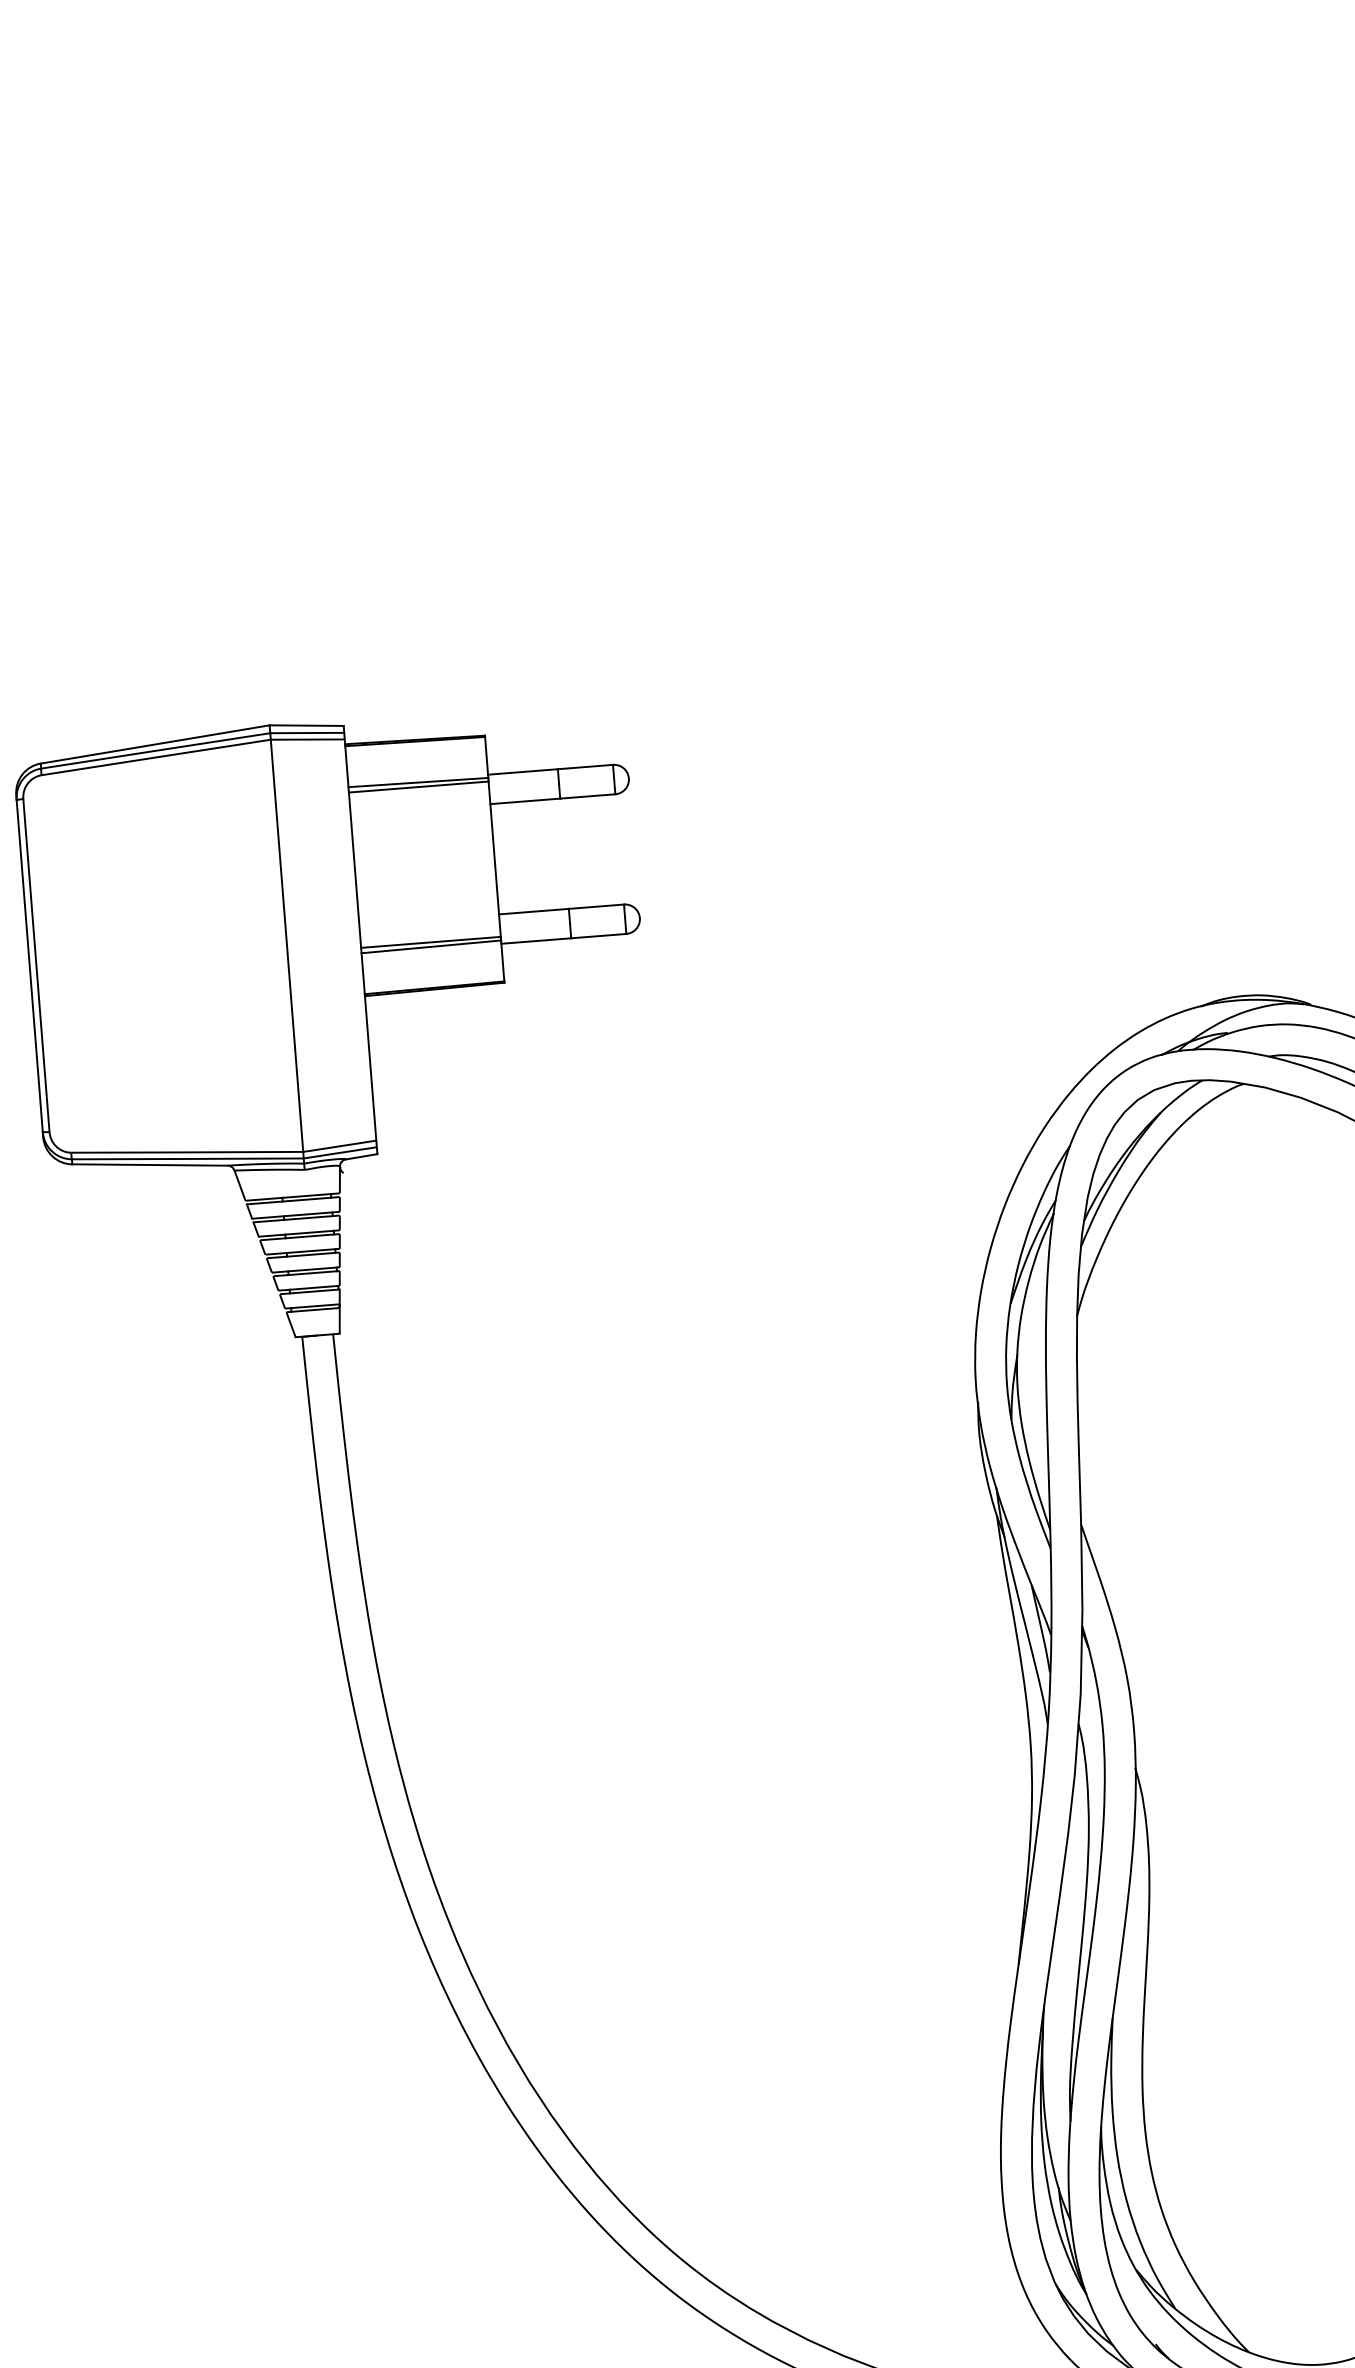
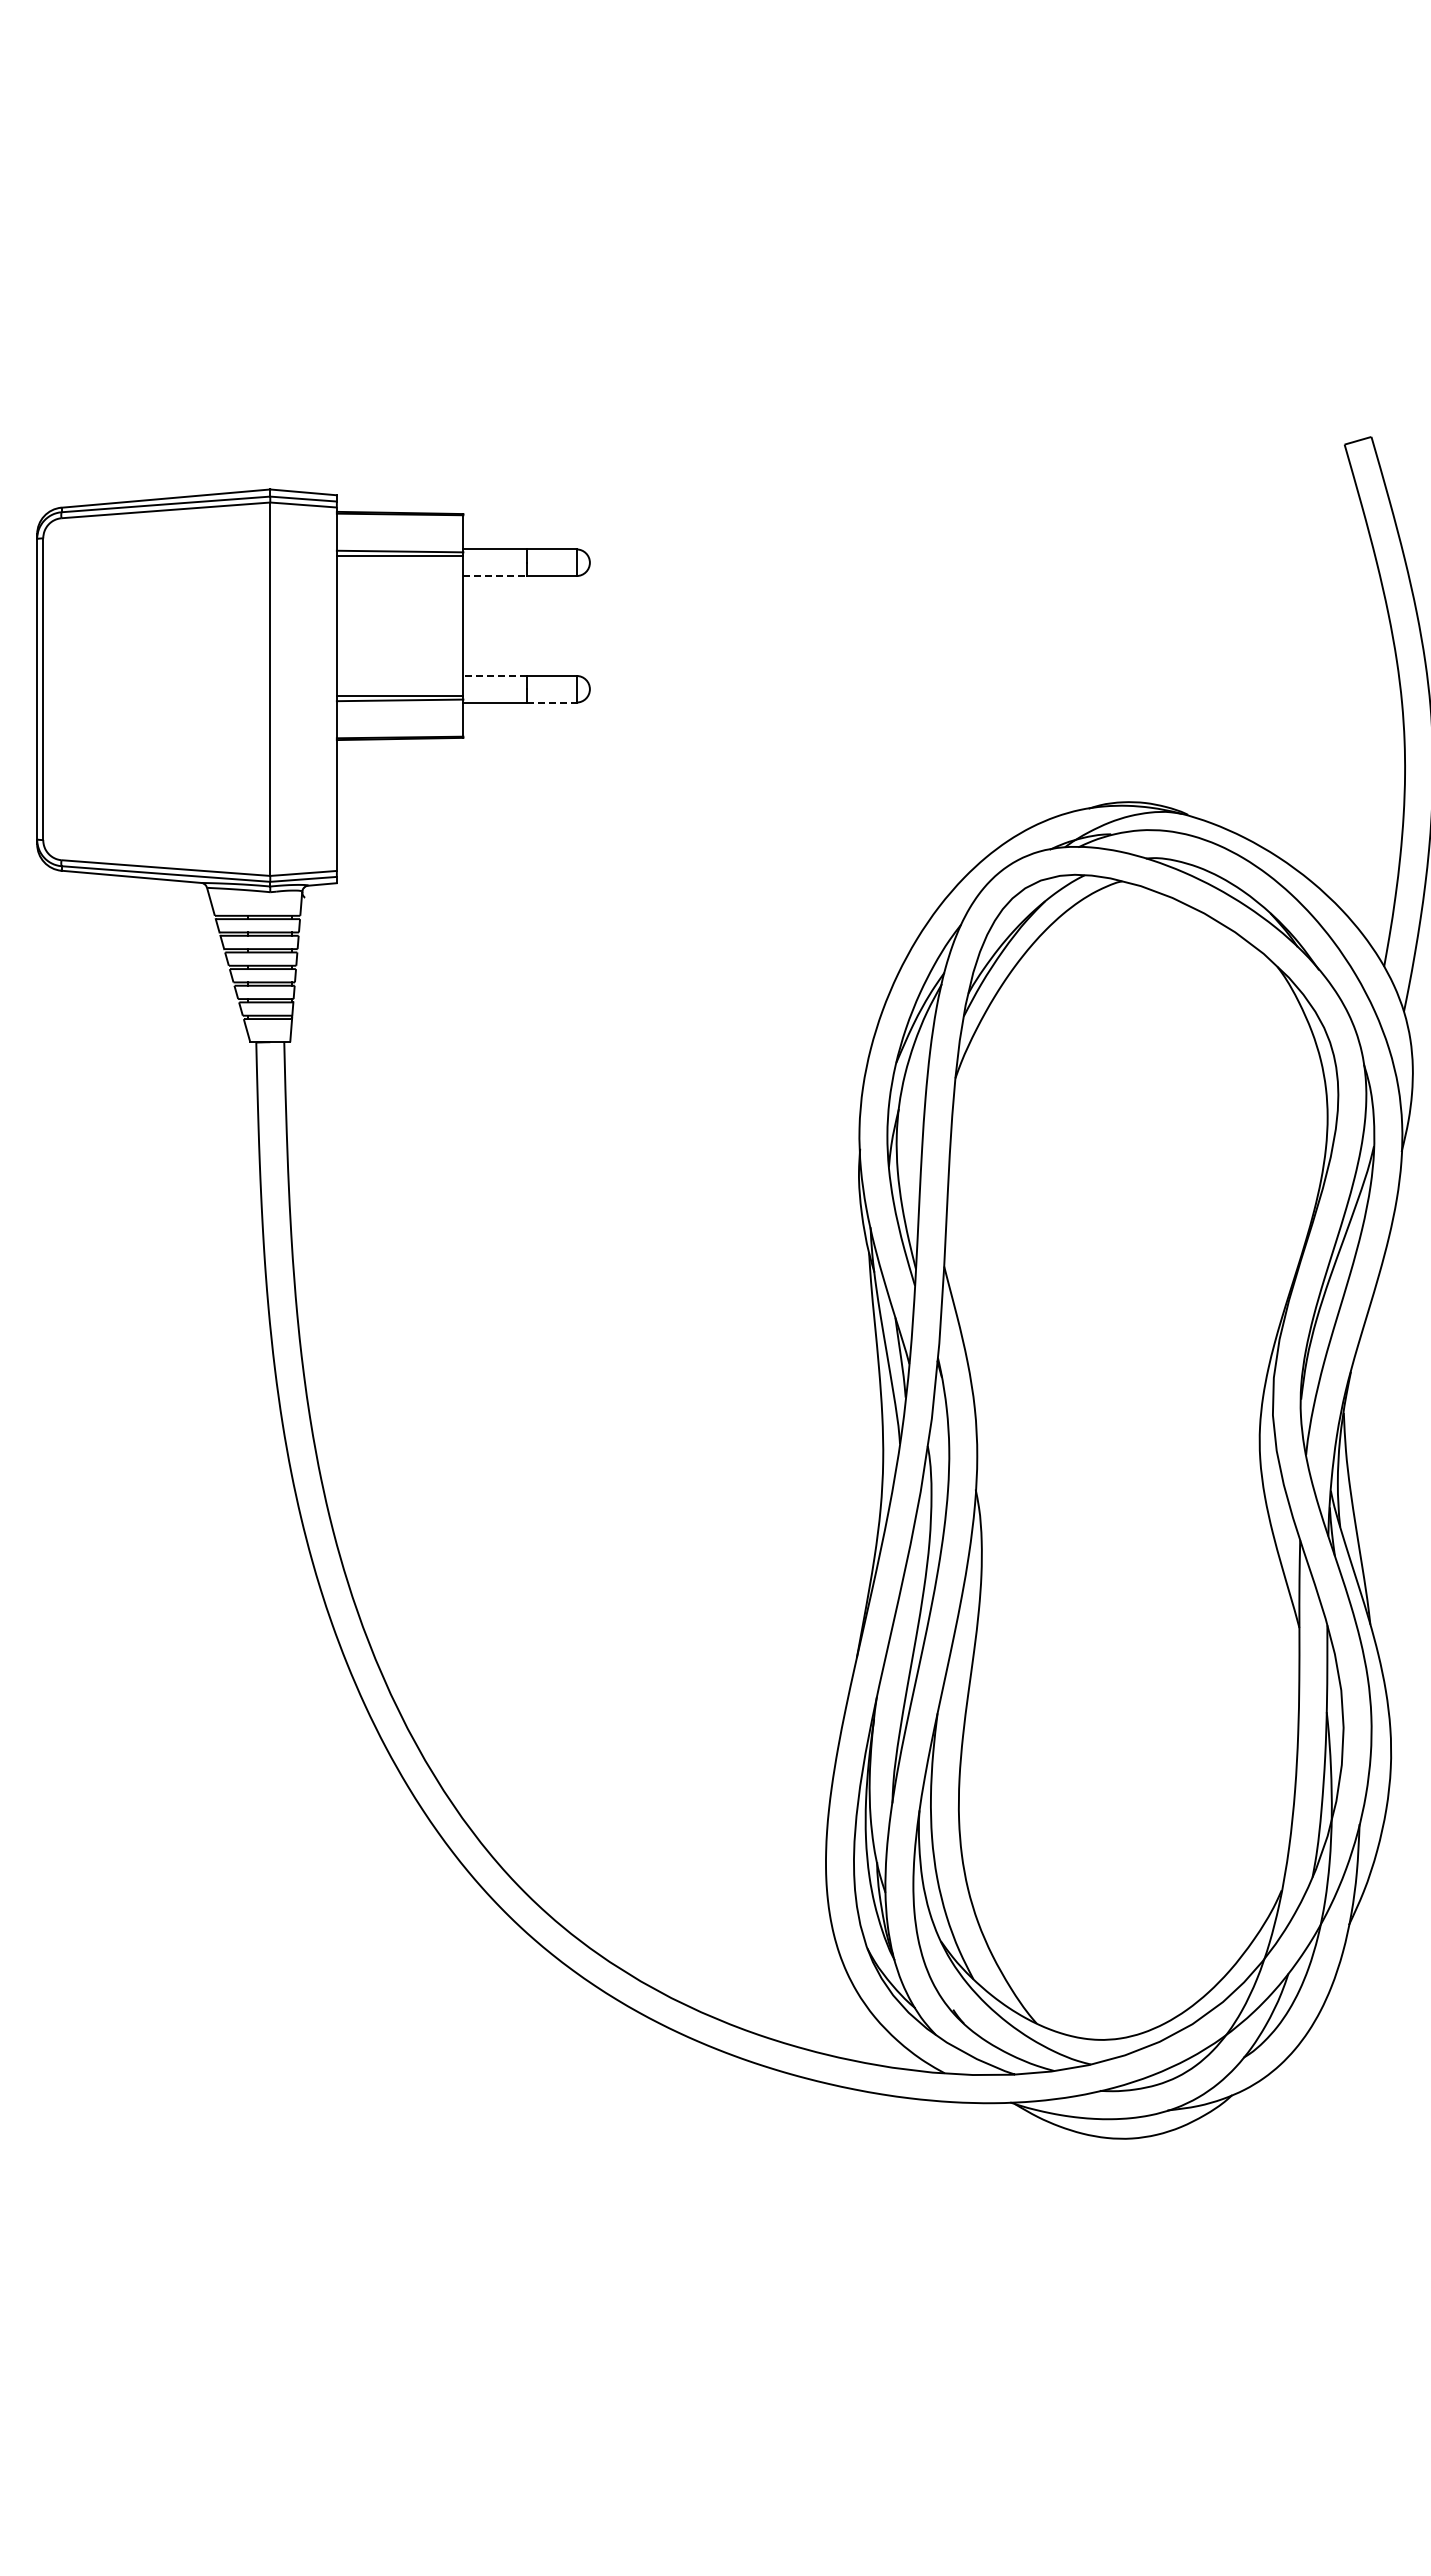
line: (525, 801) -> (495, 576), solid -> dashed
line: (534, 911) -> (495, 675), solid -> dashed
line: (598, 936) -> (551, 702), solid -> dashed

